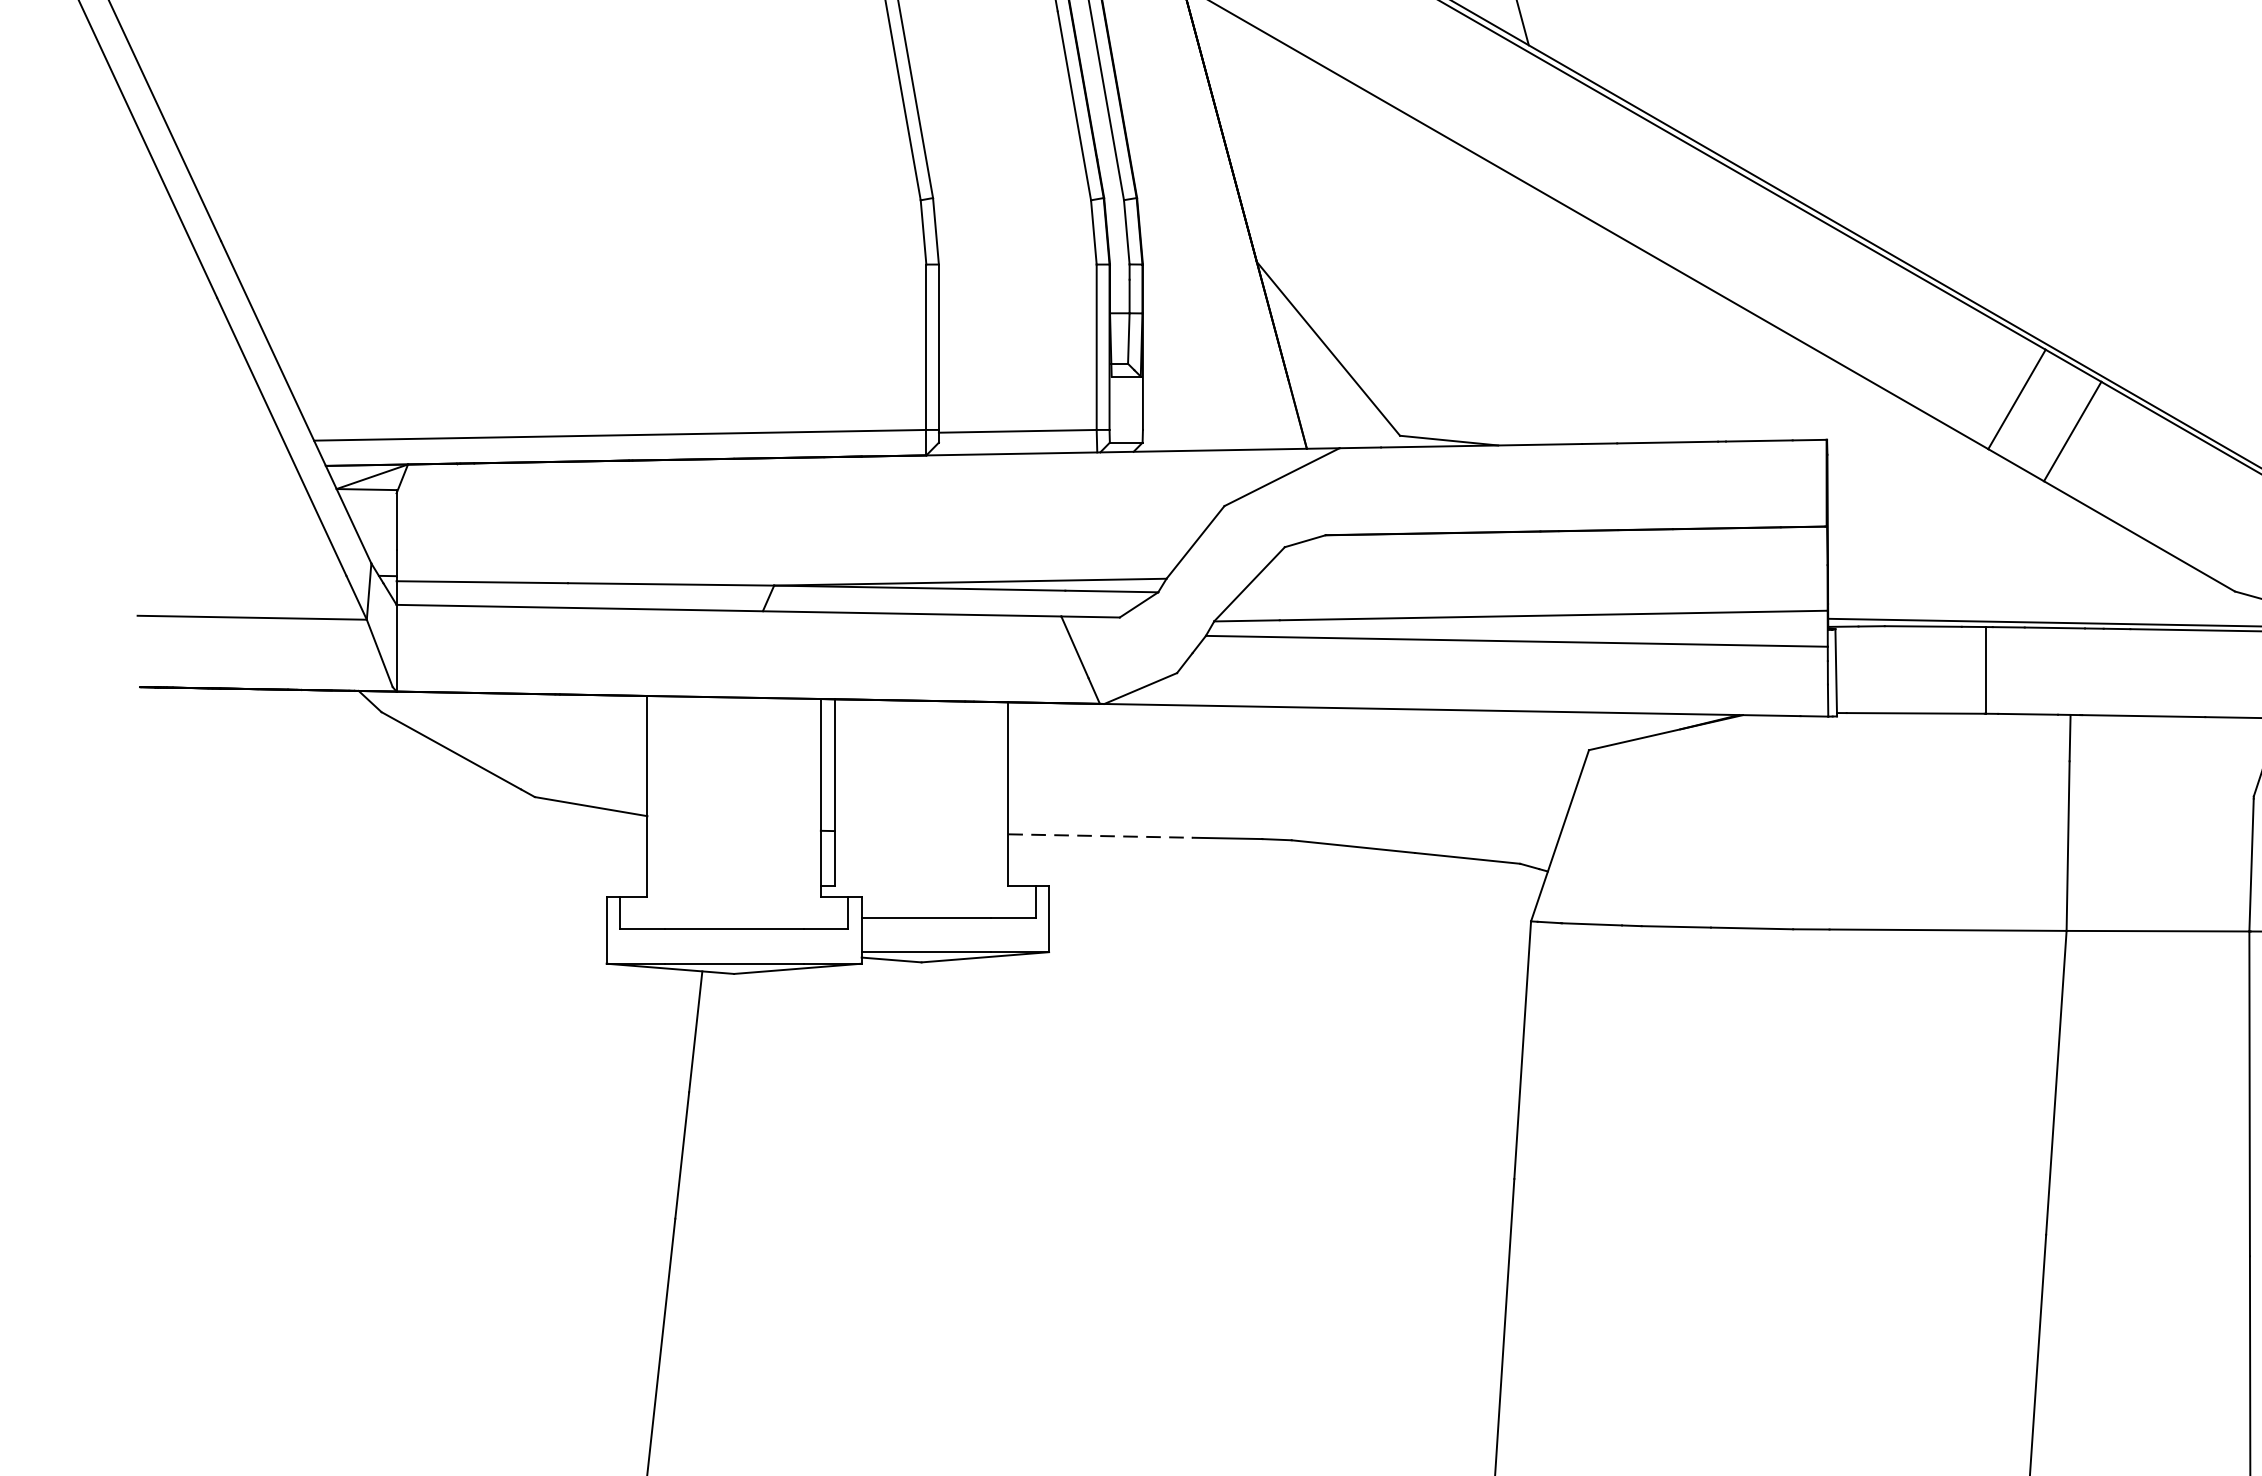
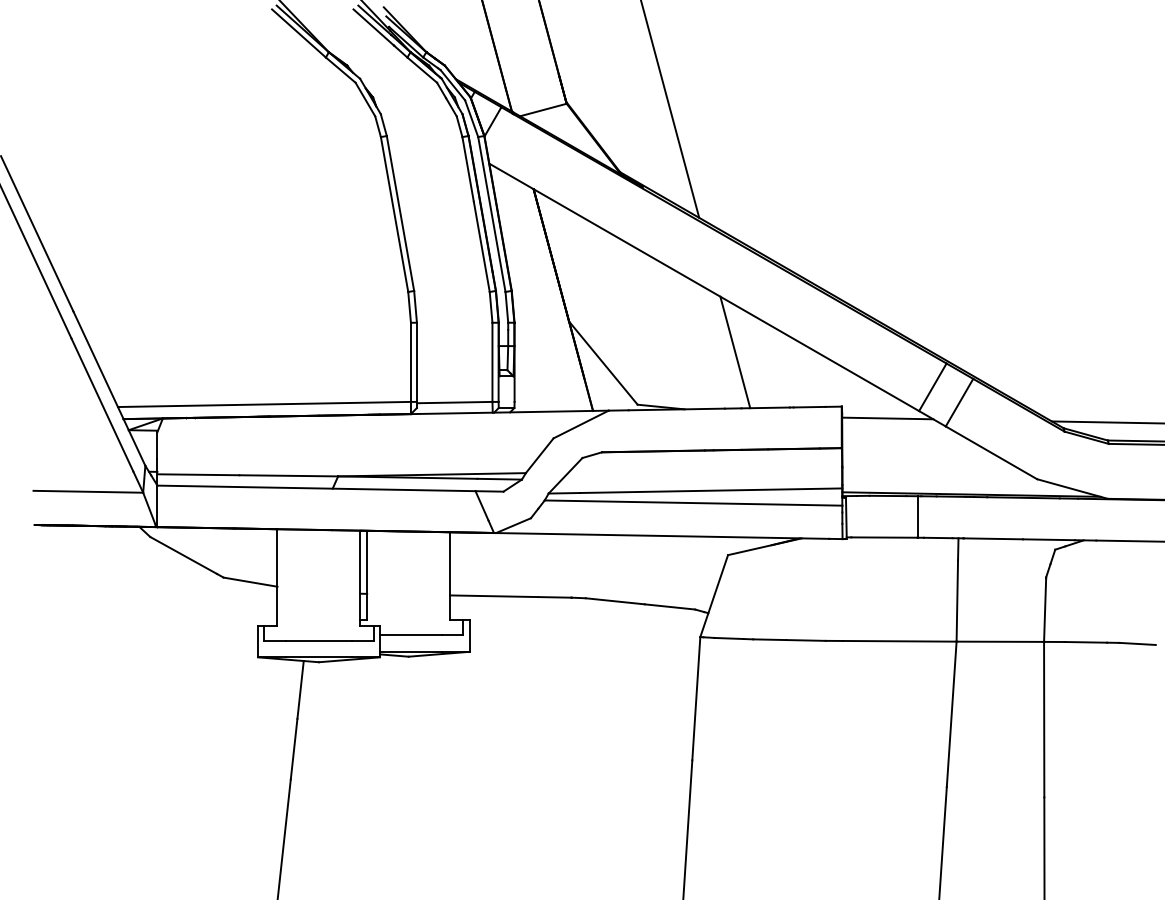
line: (1604, 326) -> (735, 352), added
line: (1922, 464) -> (887, 418), added
line: (1100, 836) -> (494, 596), dashed -> solid

